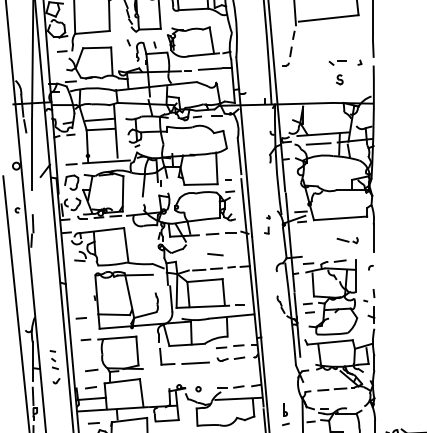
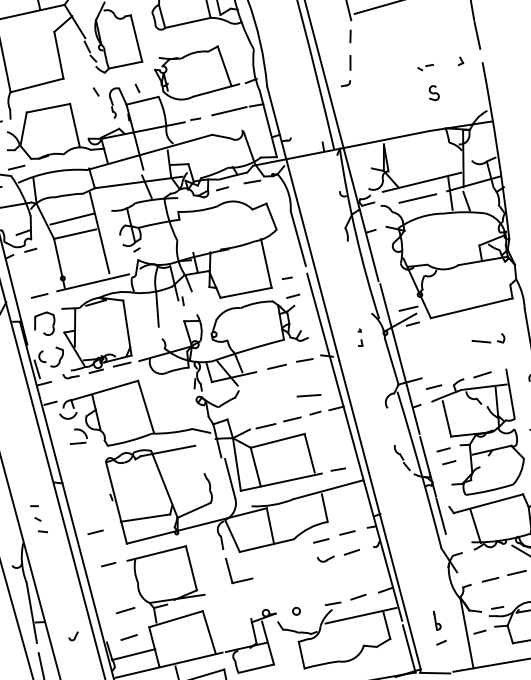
part: (337, 62) -> (425, 67), size x0.6
part: (267, 224) -> (359, 337), size x0.6
line: (215, 254) -> (309, 395), moved
part: (53, 359) -> (37, 518), moved
line: (195, 362) -> (284, 570), removed

